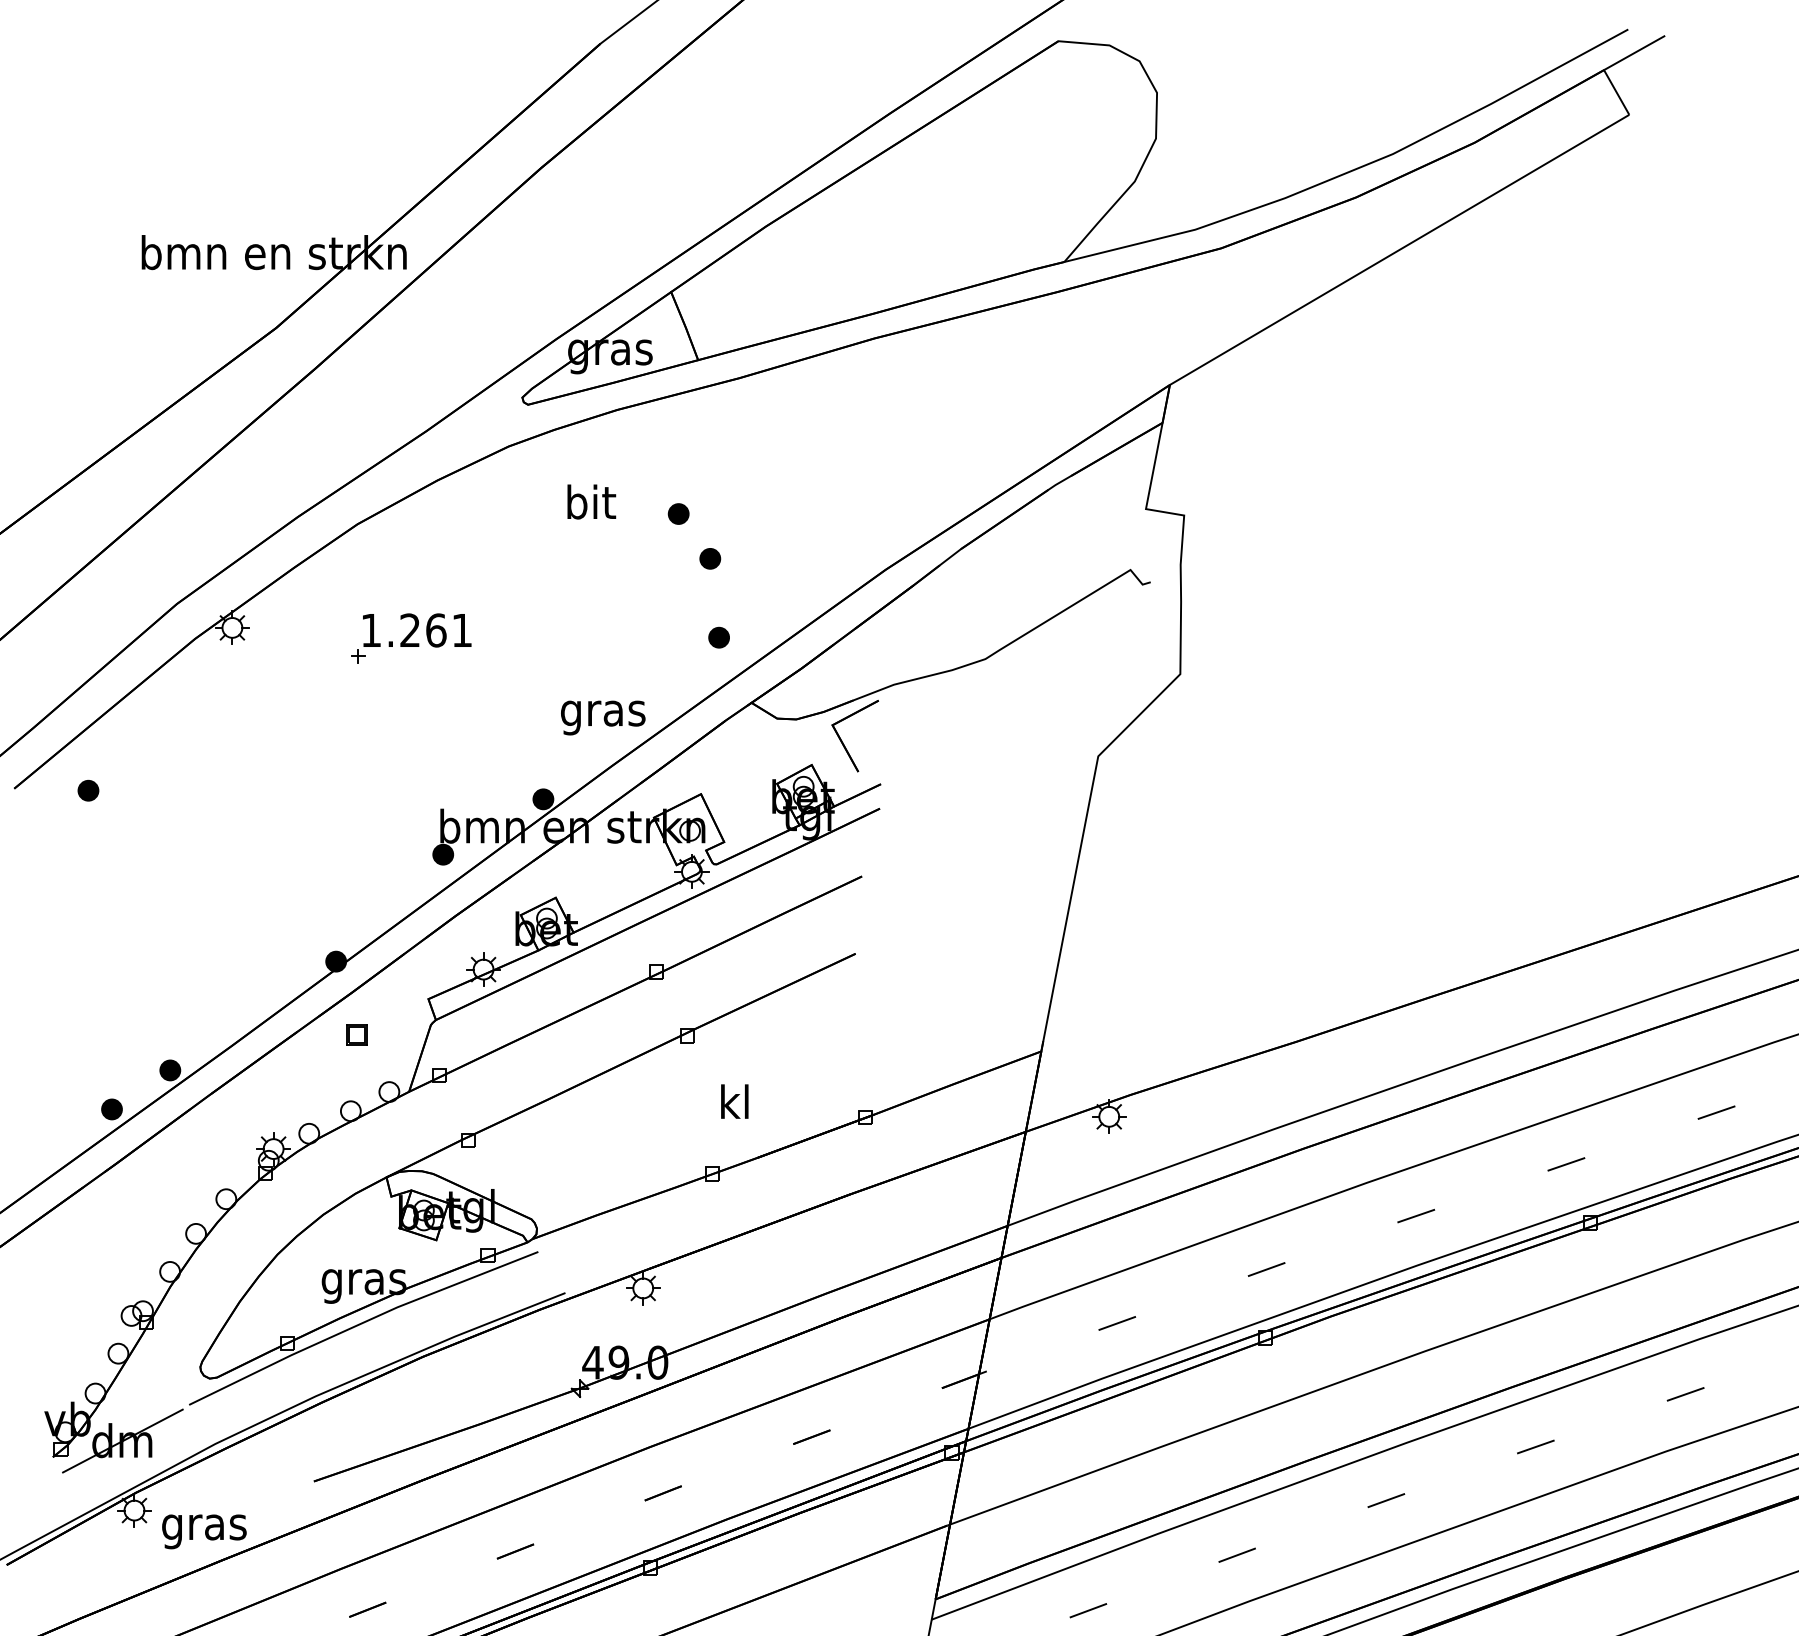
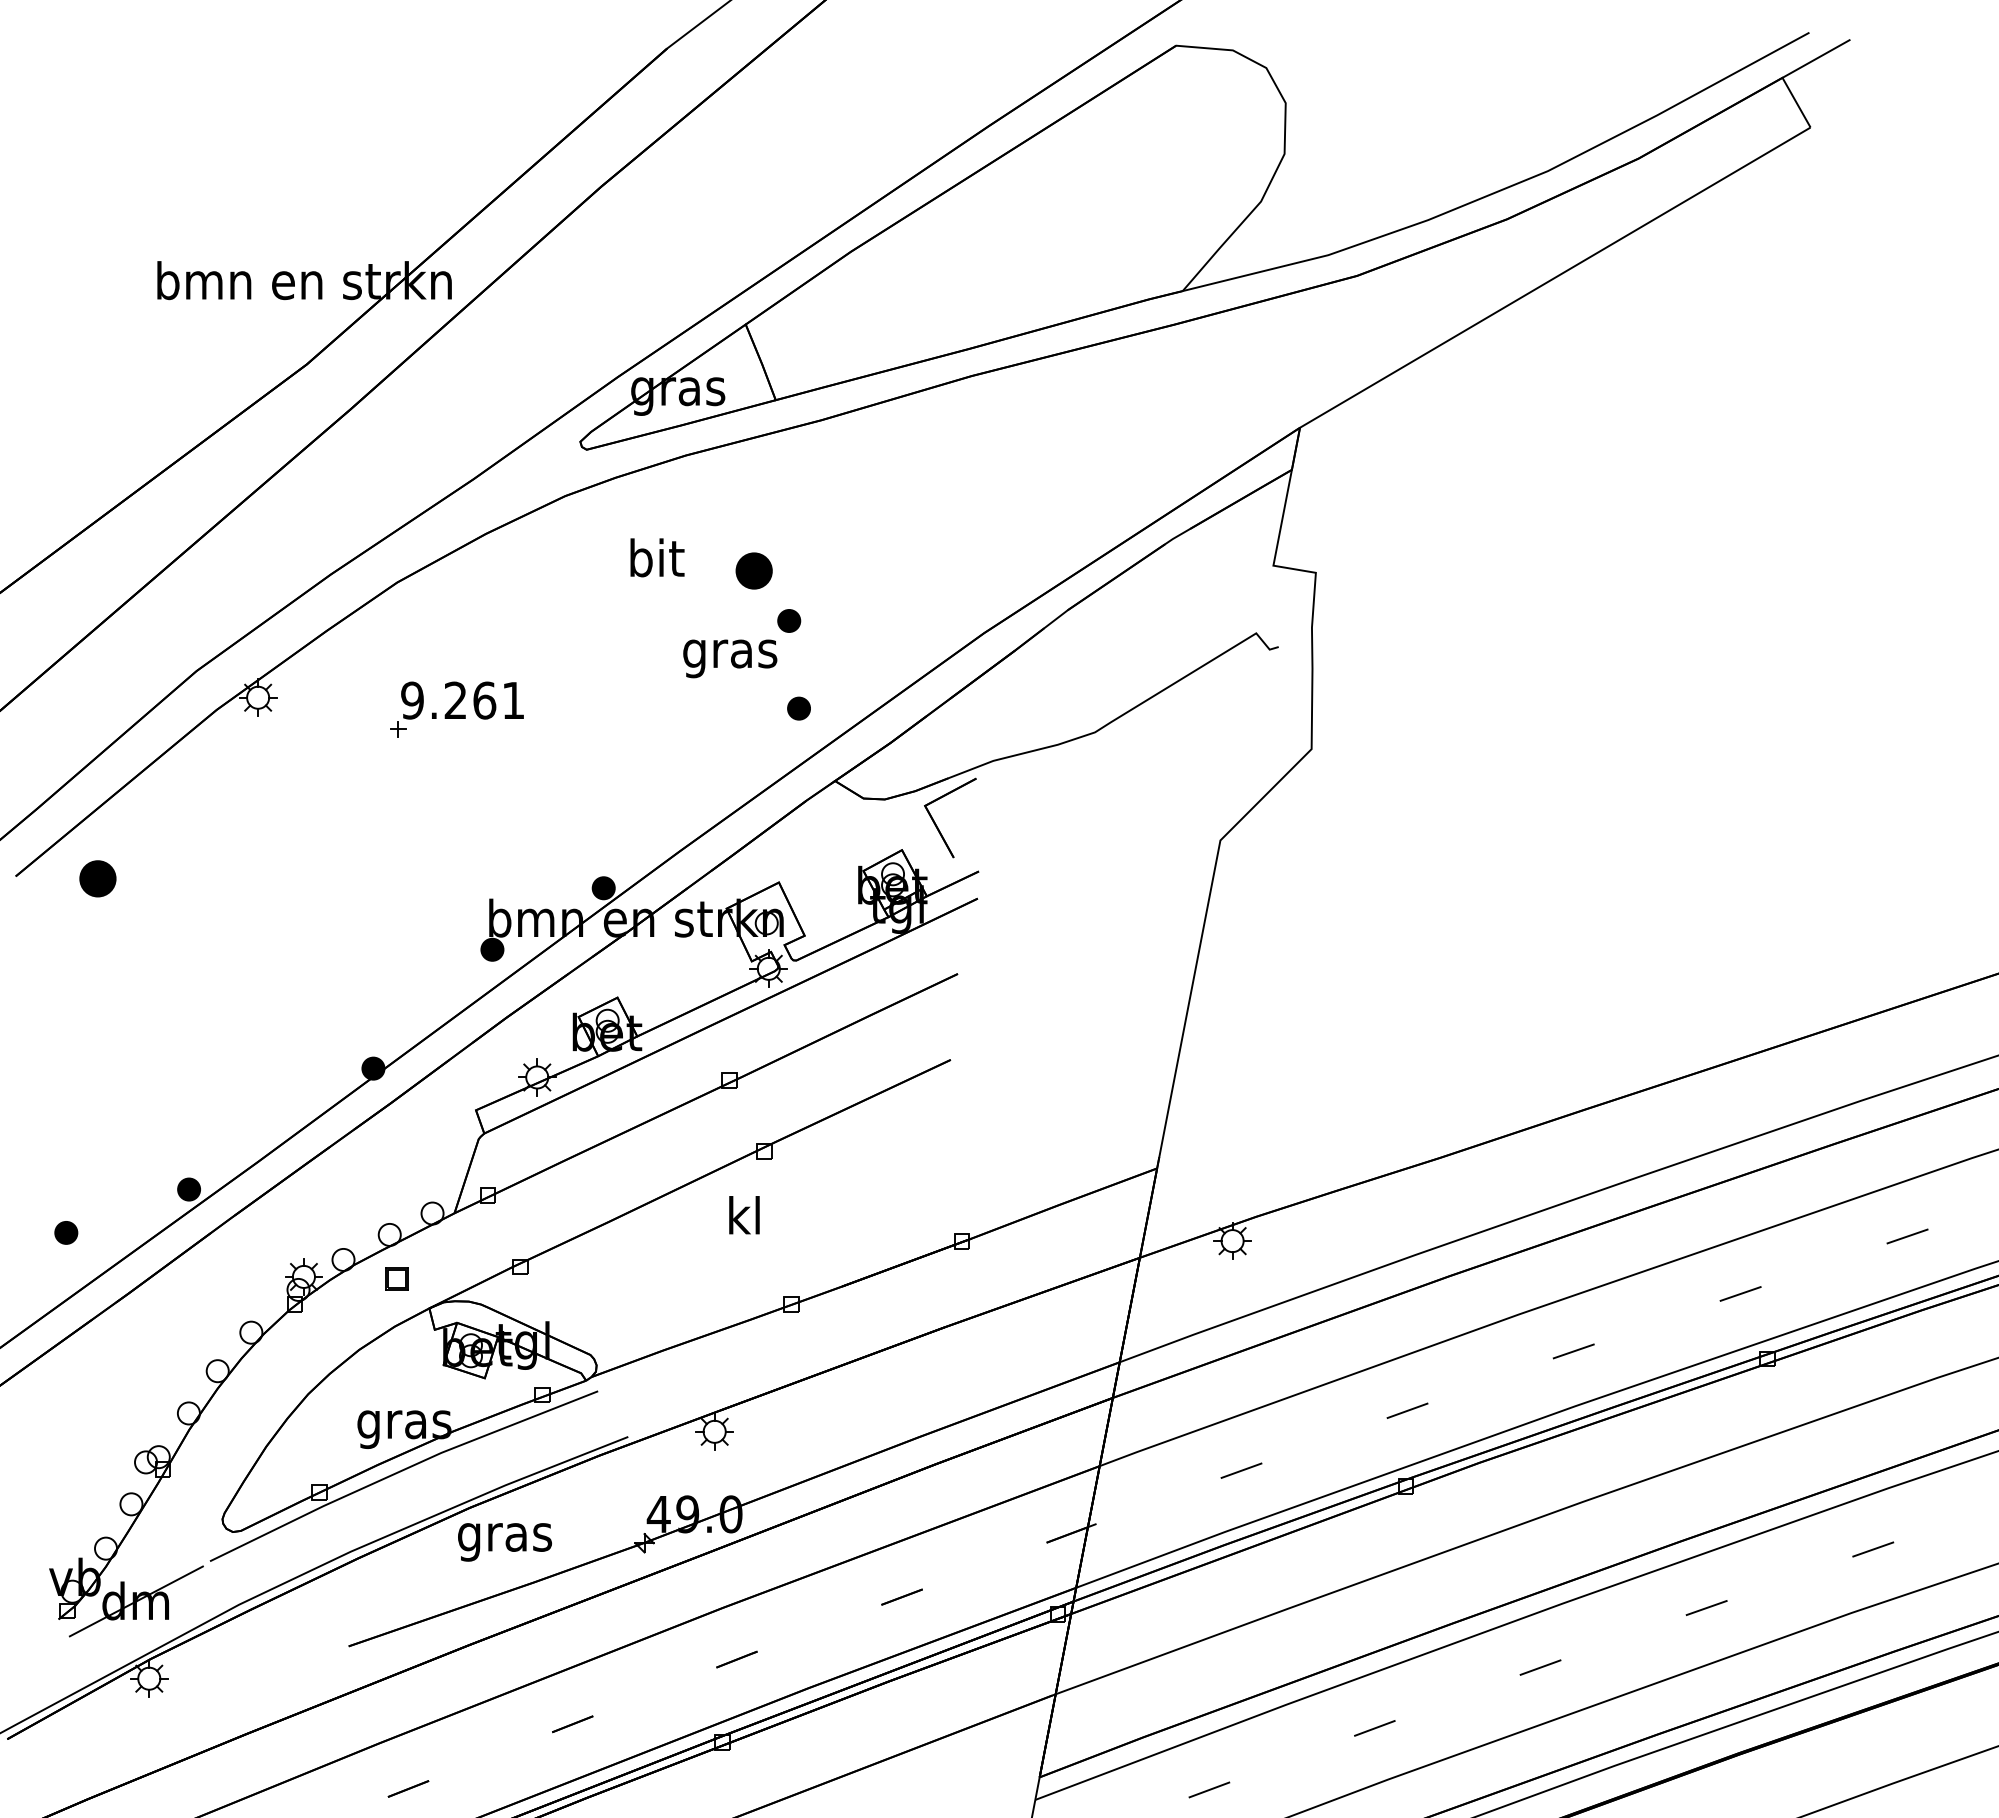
part: (678, 514) -> (753, 571), size x1.6
text: (371, 630) -> (412, 700), 1.261 -> 9.261
text: (603, 717) -> (730, 658), moved
part: (88, 790) -> (98, 878), size x1.6
part: (356, 1034) -> (396, 1278), moved
text: (734, 1101) -> (744, 1215), moved
part: (112, 1109) -> (66, 1232), moved
text: (203, 1531) -> (504, 1542), moved

